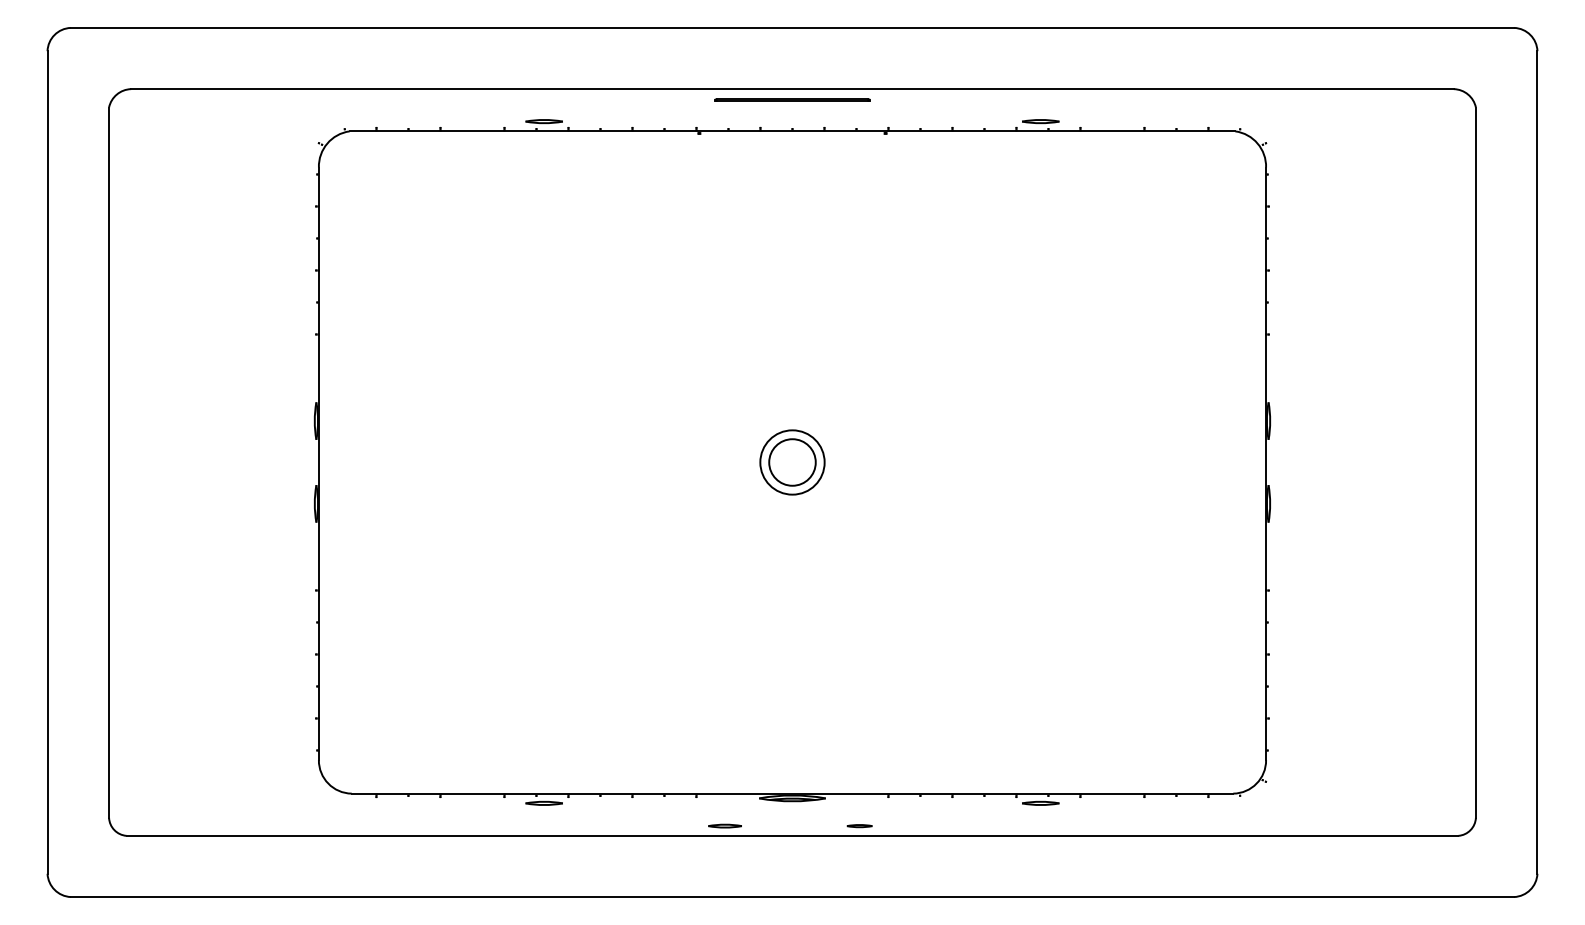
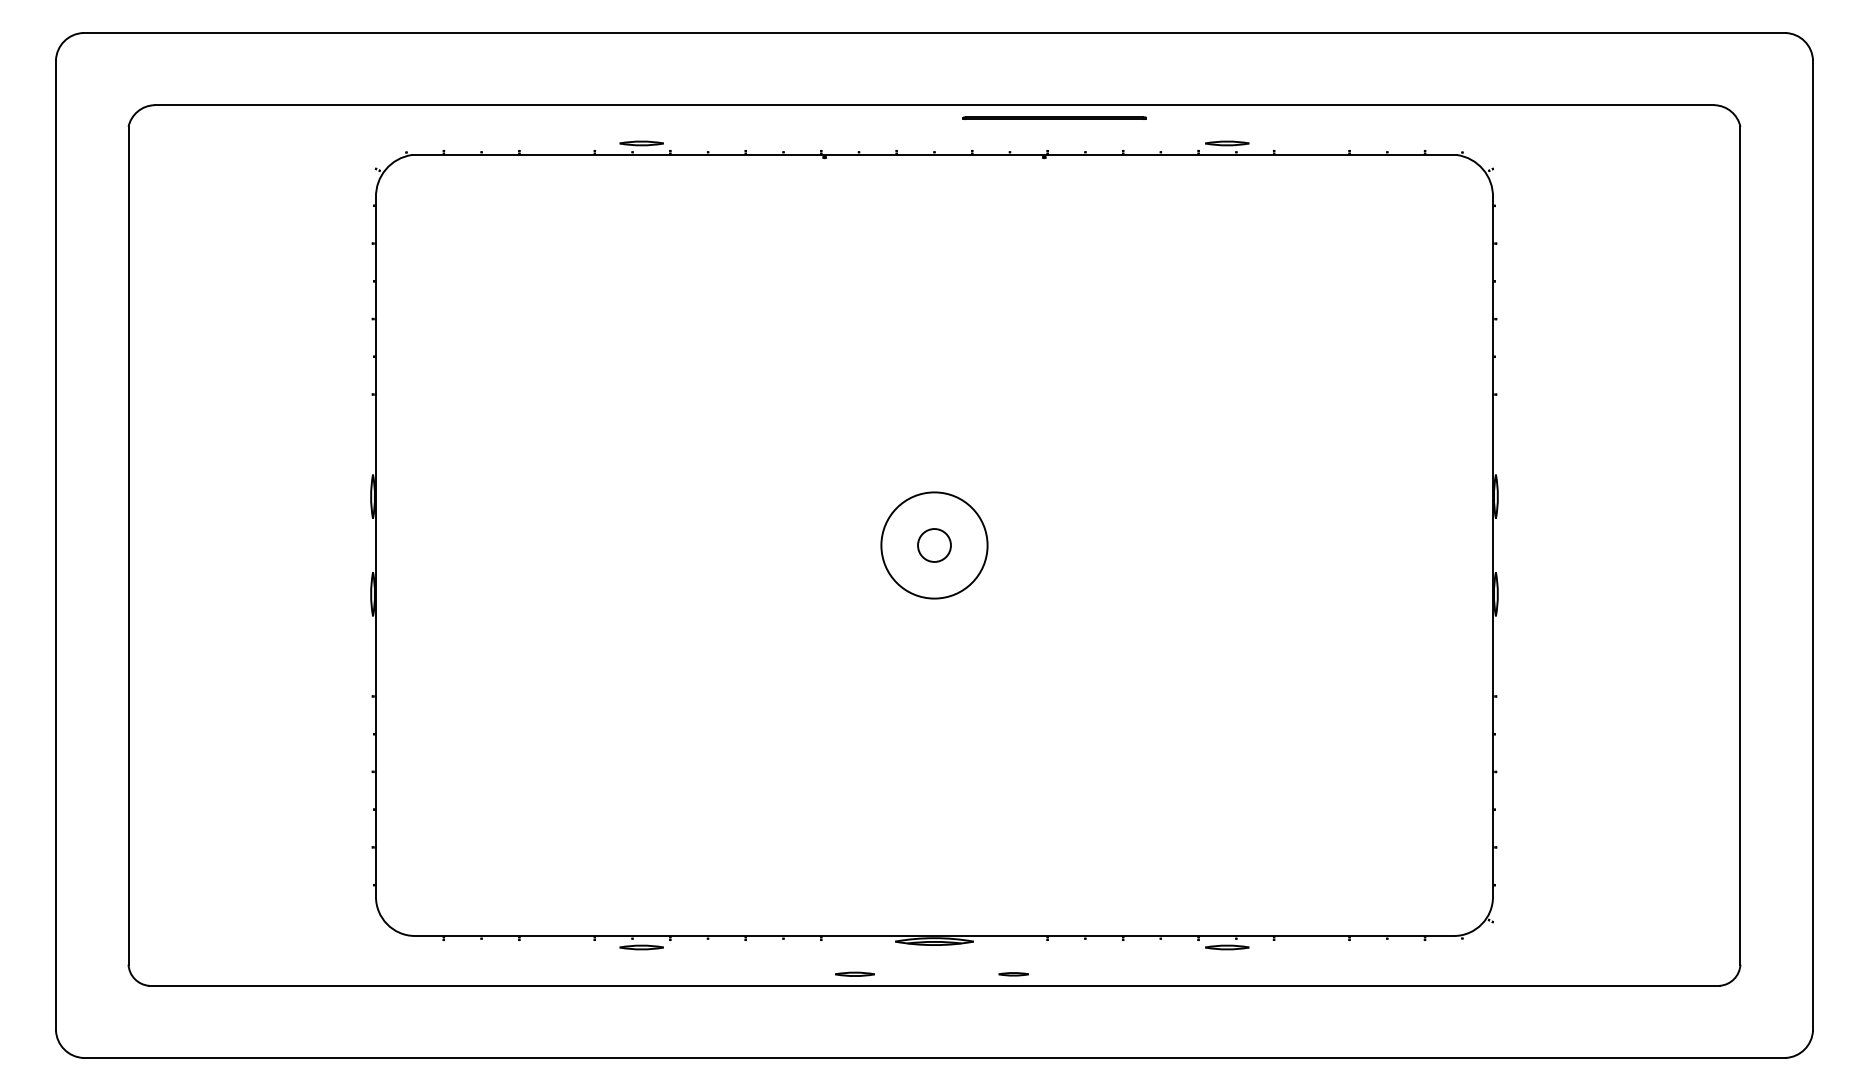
line: (792, 99) -> (1054, 117), moved
circle: (792, 462) -> (934, 545), size x0.6
circle: (792, 462) -> (934, 545), size x1.4

